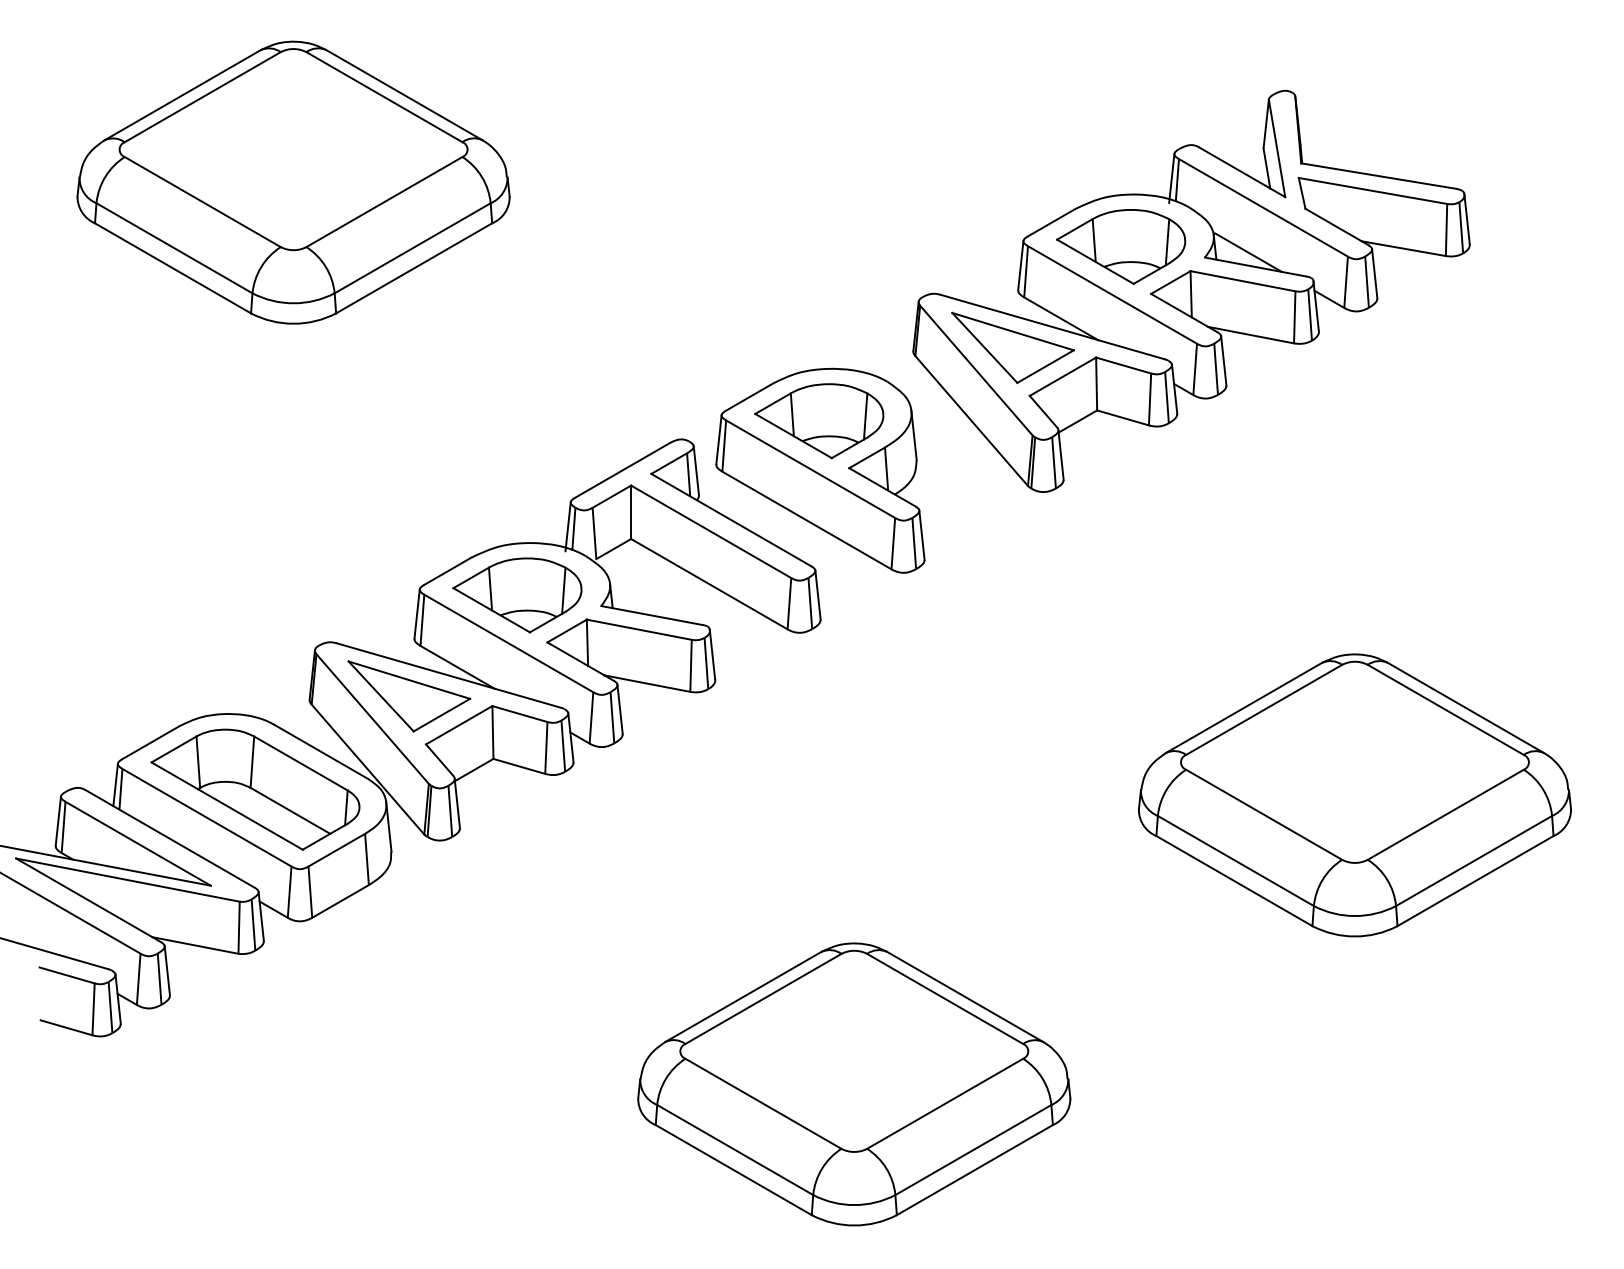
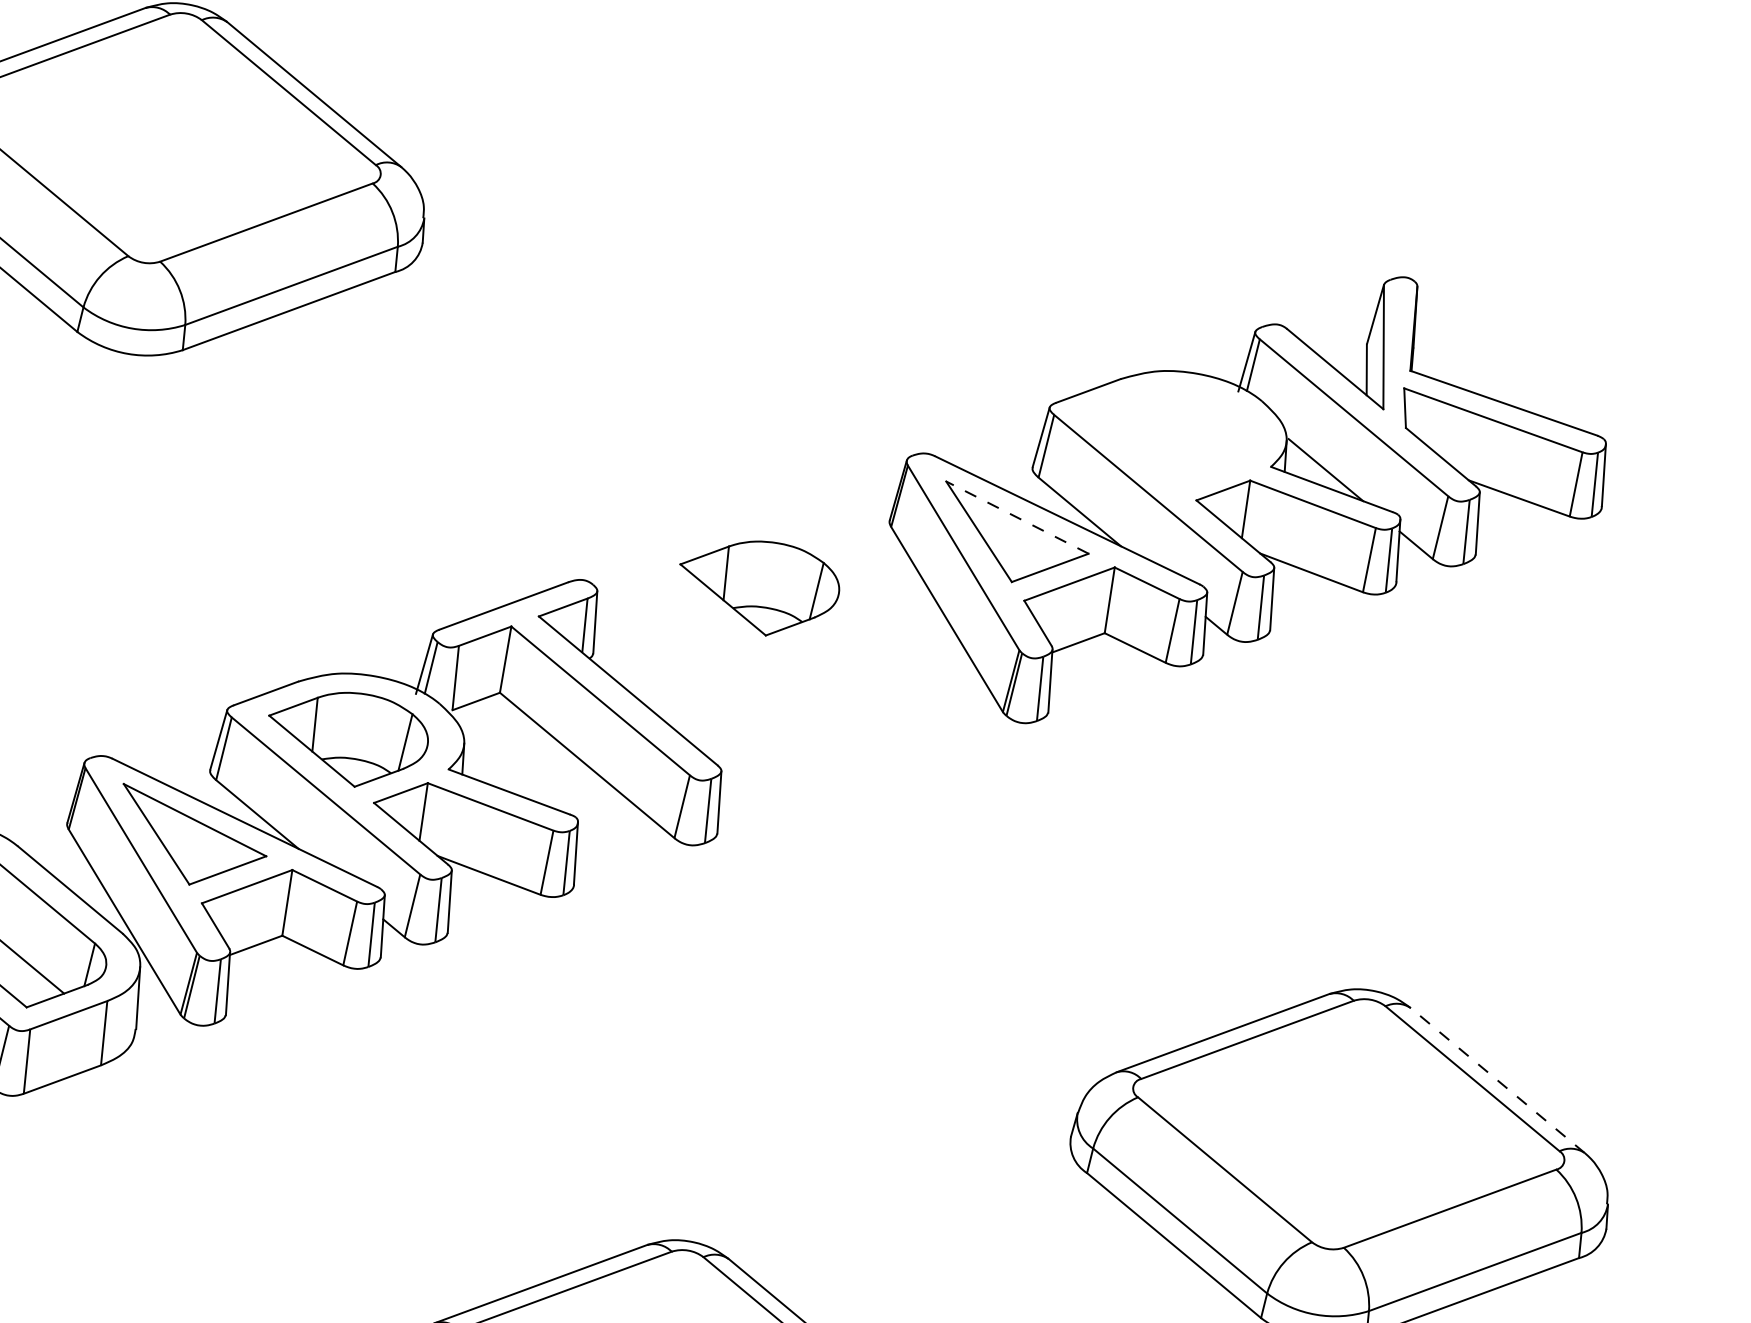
part: (1121, 246) -> (1169, 435), removed
line: (1013, 331) -> (1018, 517), solid -> dashed
part: (820, 470) -> (749, 648), removed
line: (1465, 707) -> (1497, 1080), solid -> dashed

